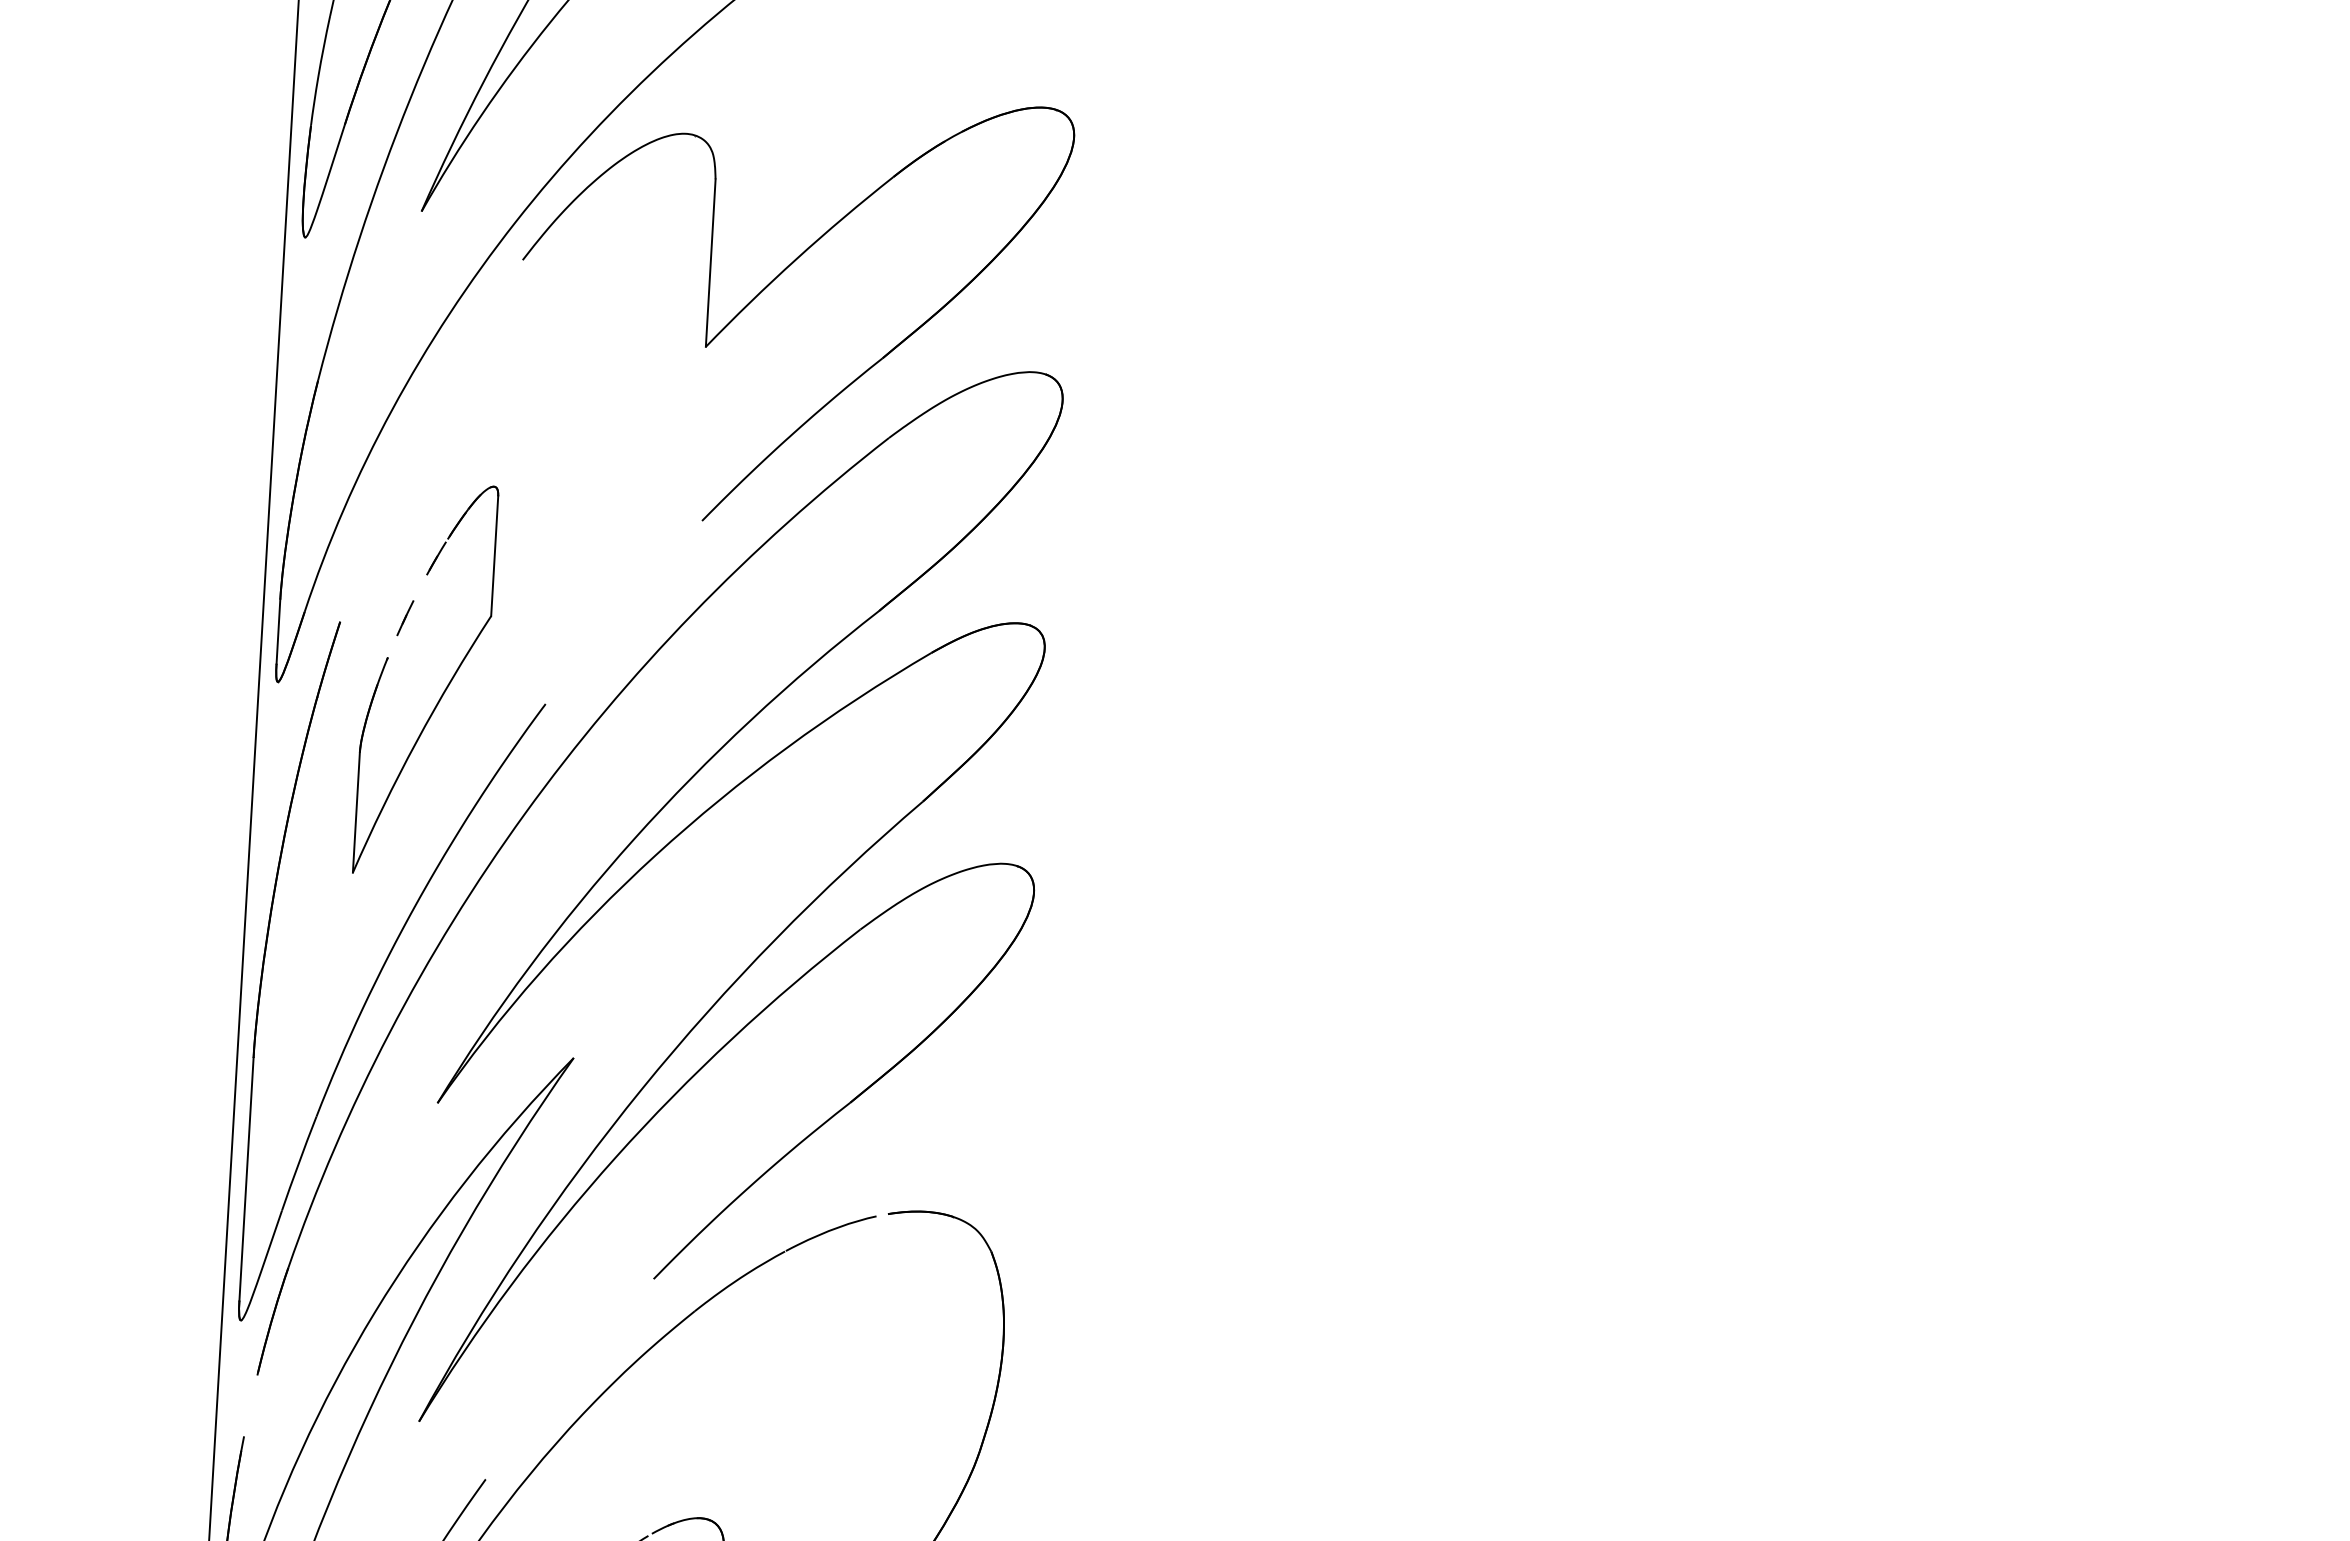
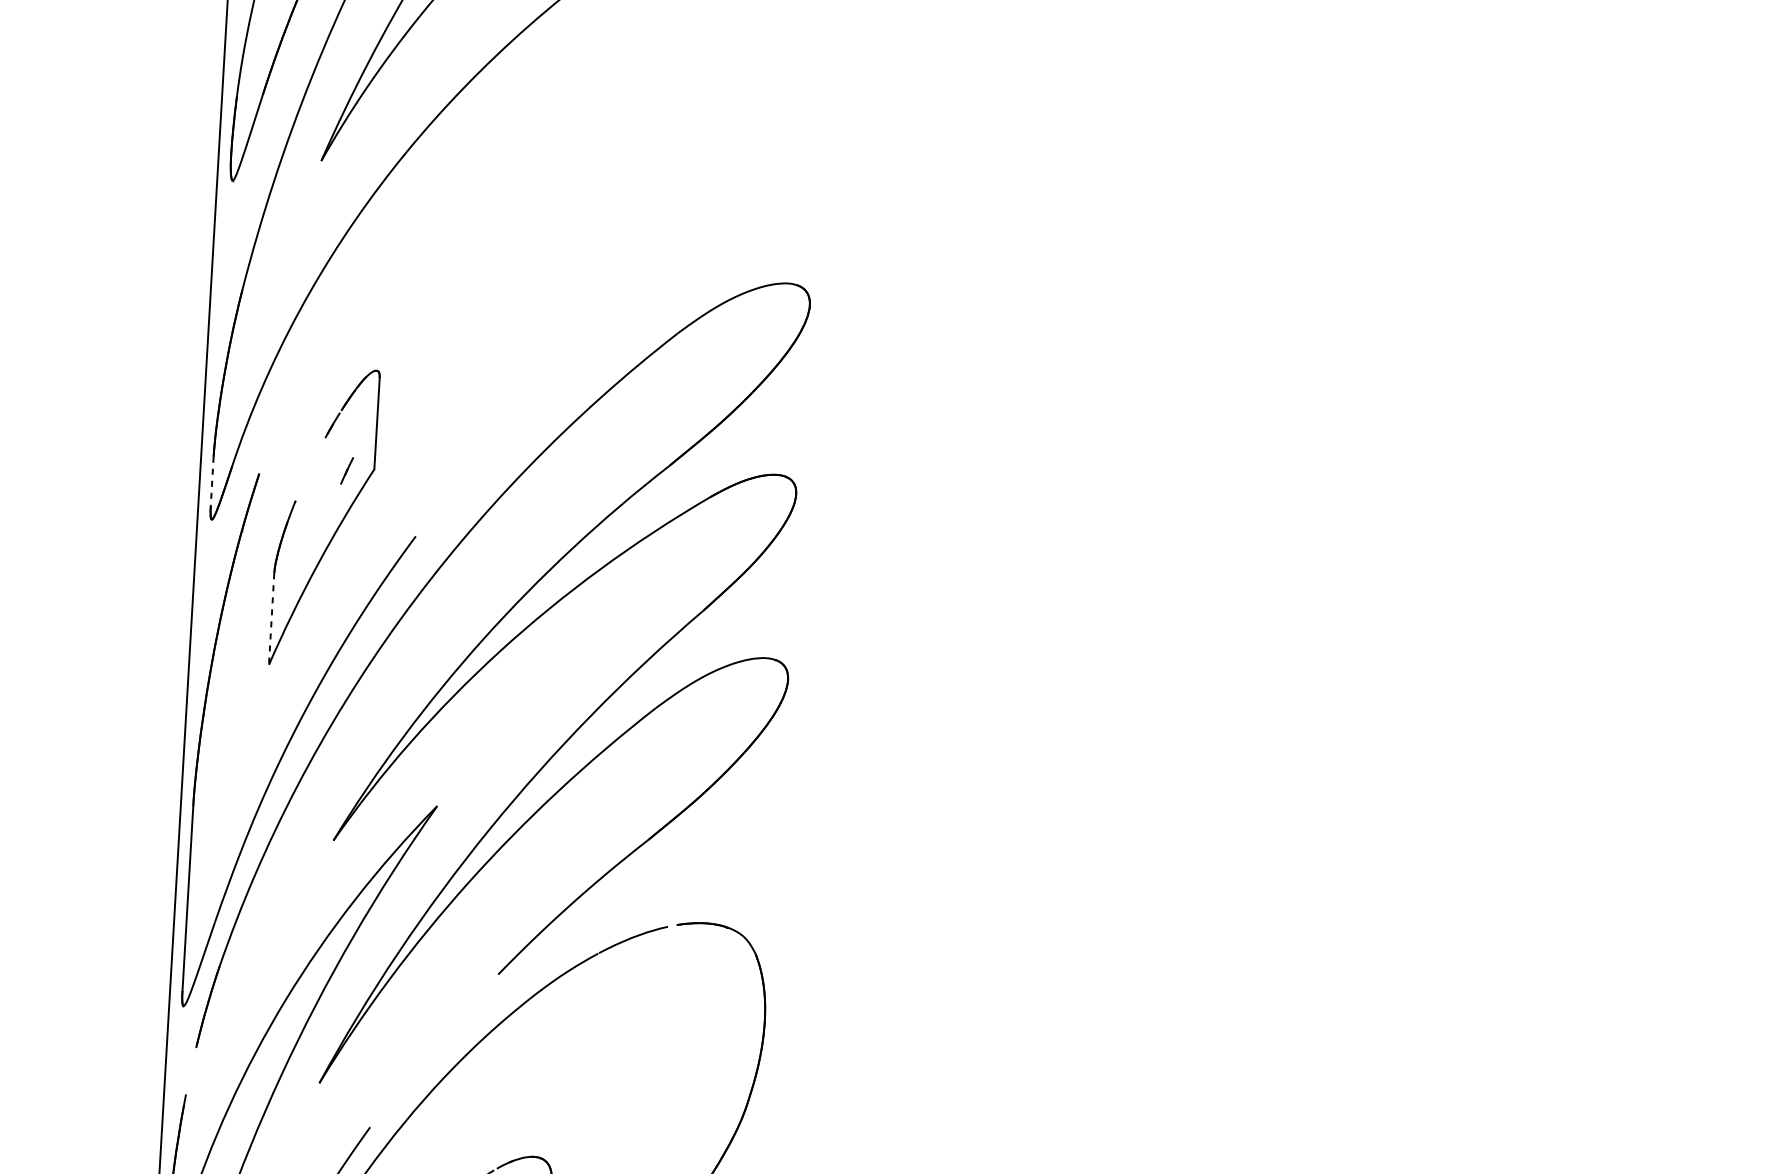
part: (770, 284) -> (587, 216), removed
line: (405, 618) -> (347, 471), moved
line: (278, 632) -> (212, 481), solid -> dashed
line: (356, 813) -> (271, 619), solid -> dashed

